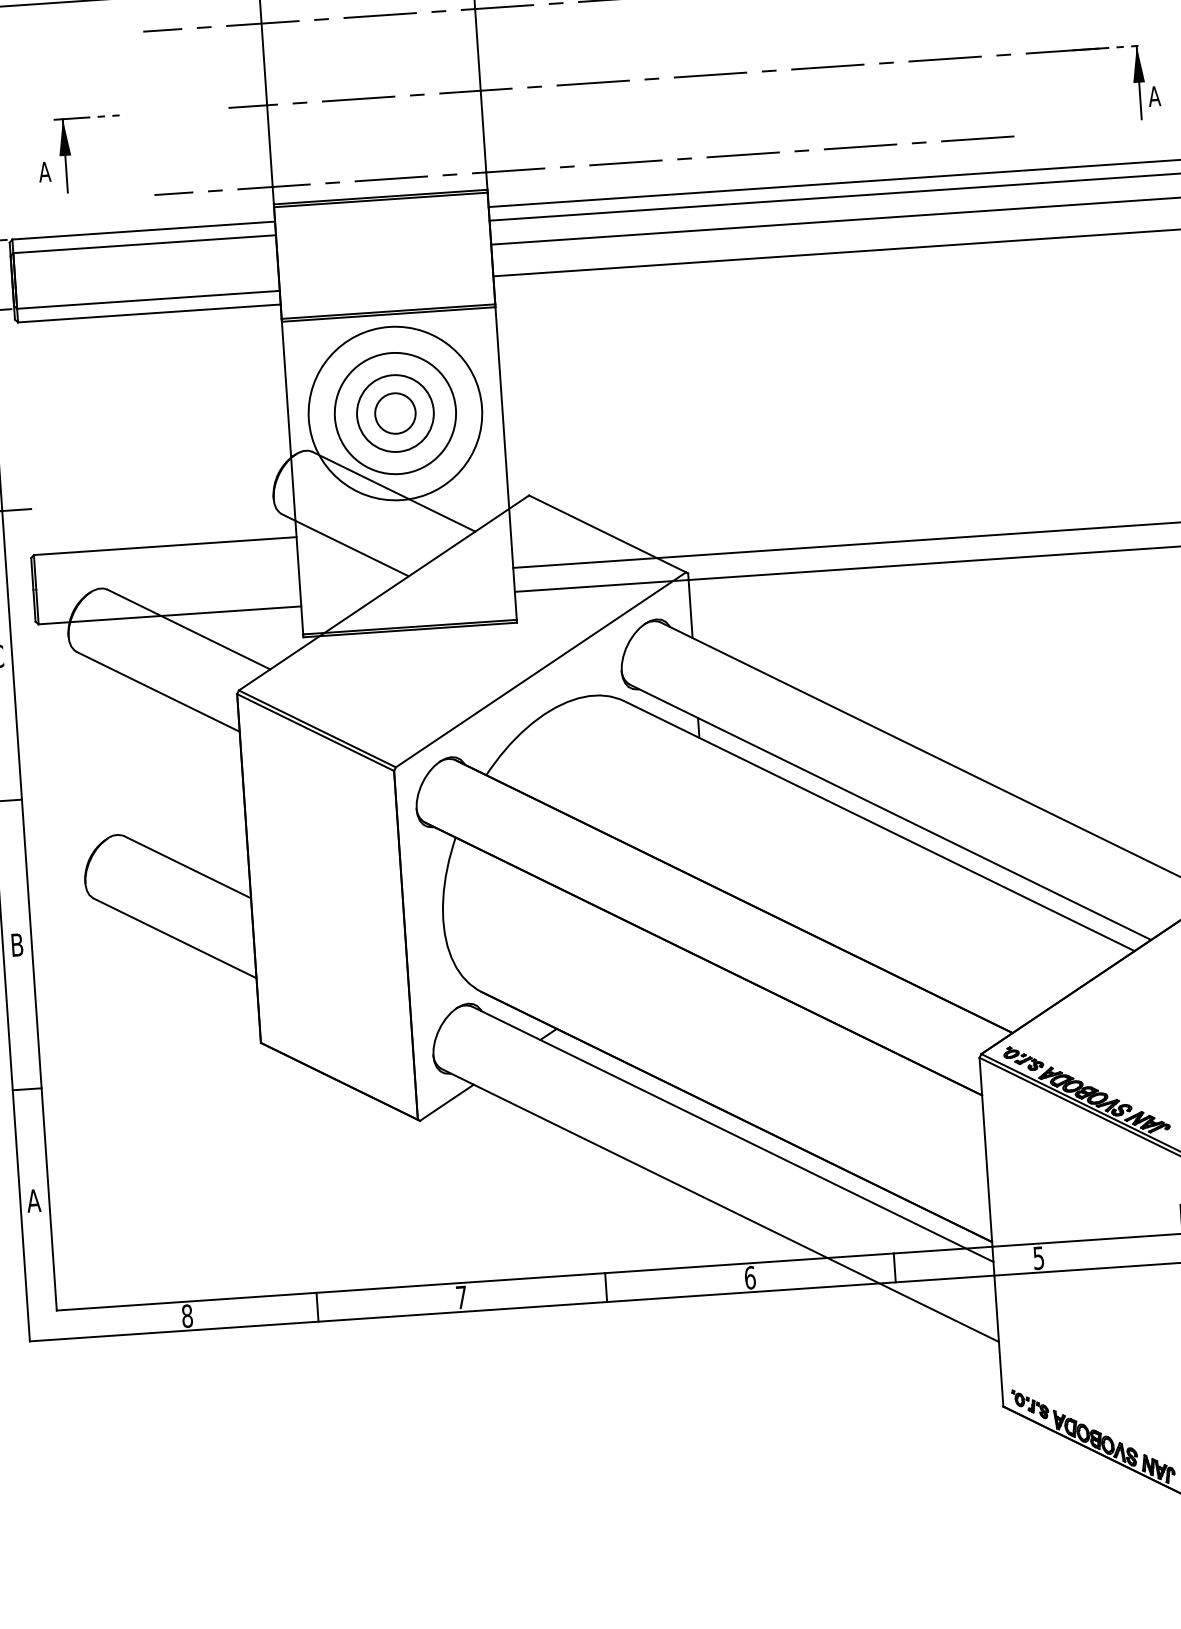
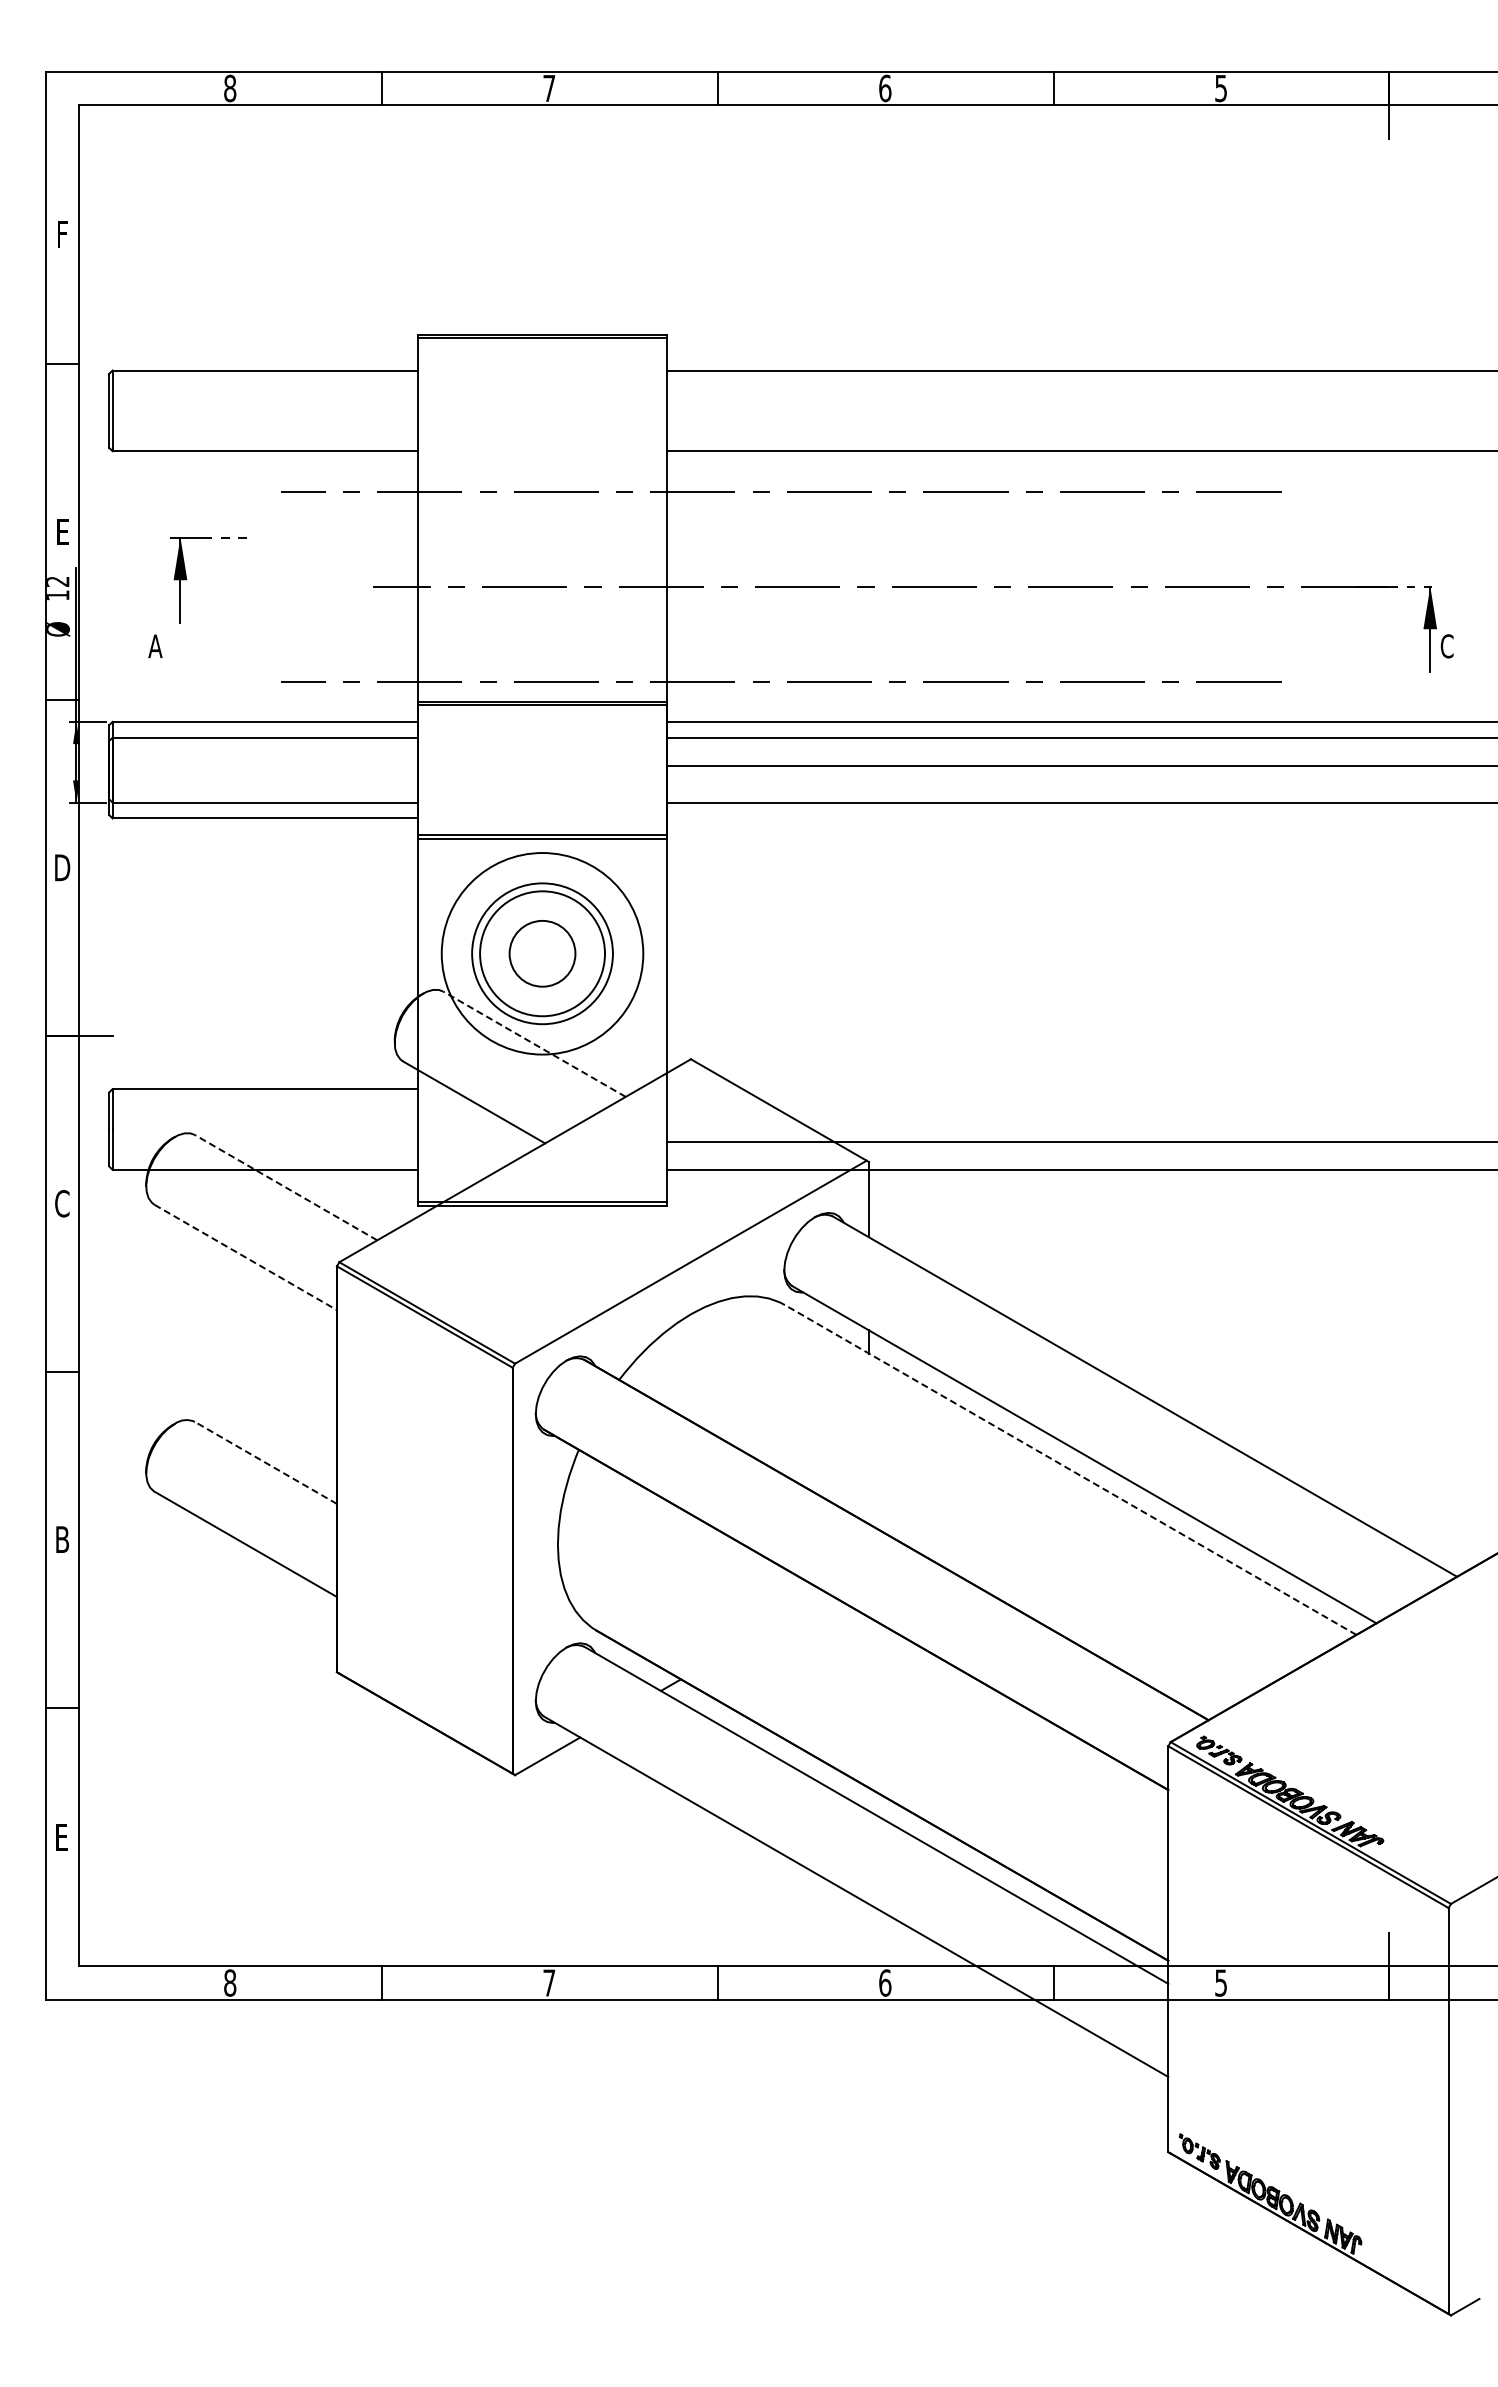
text: (1155, 96) -> (1447, 646), A -> C
part: (71, 154) -> (187, 579), moved
circle: (395, 413) -> (542, 953), size x1.4
circle: (395, 413) -> (542, 953), size x1.4
line: (393, 491) -> (534, 1044), solid -> dashed
line: (188, 629) -> (285, 1187), solid -> dashed
line: (158, 691) -> (246, 1257), solid -> dashed
line: (879, 825) -> (1070, 1469), solid -> dashed
line: (187, 866) -> (265, 1462), solid -> dashed
text: (33, 1201) -> (61, 1837), A -> E

